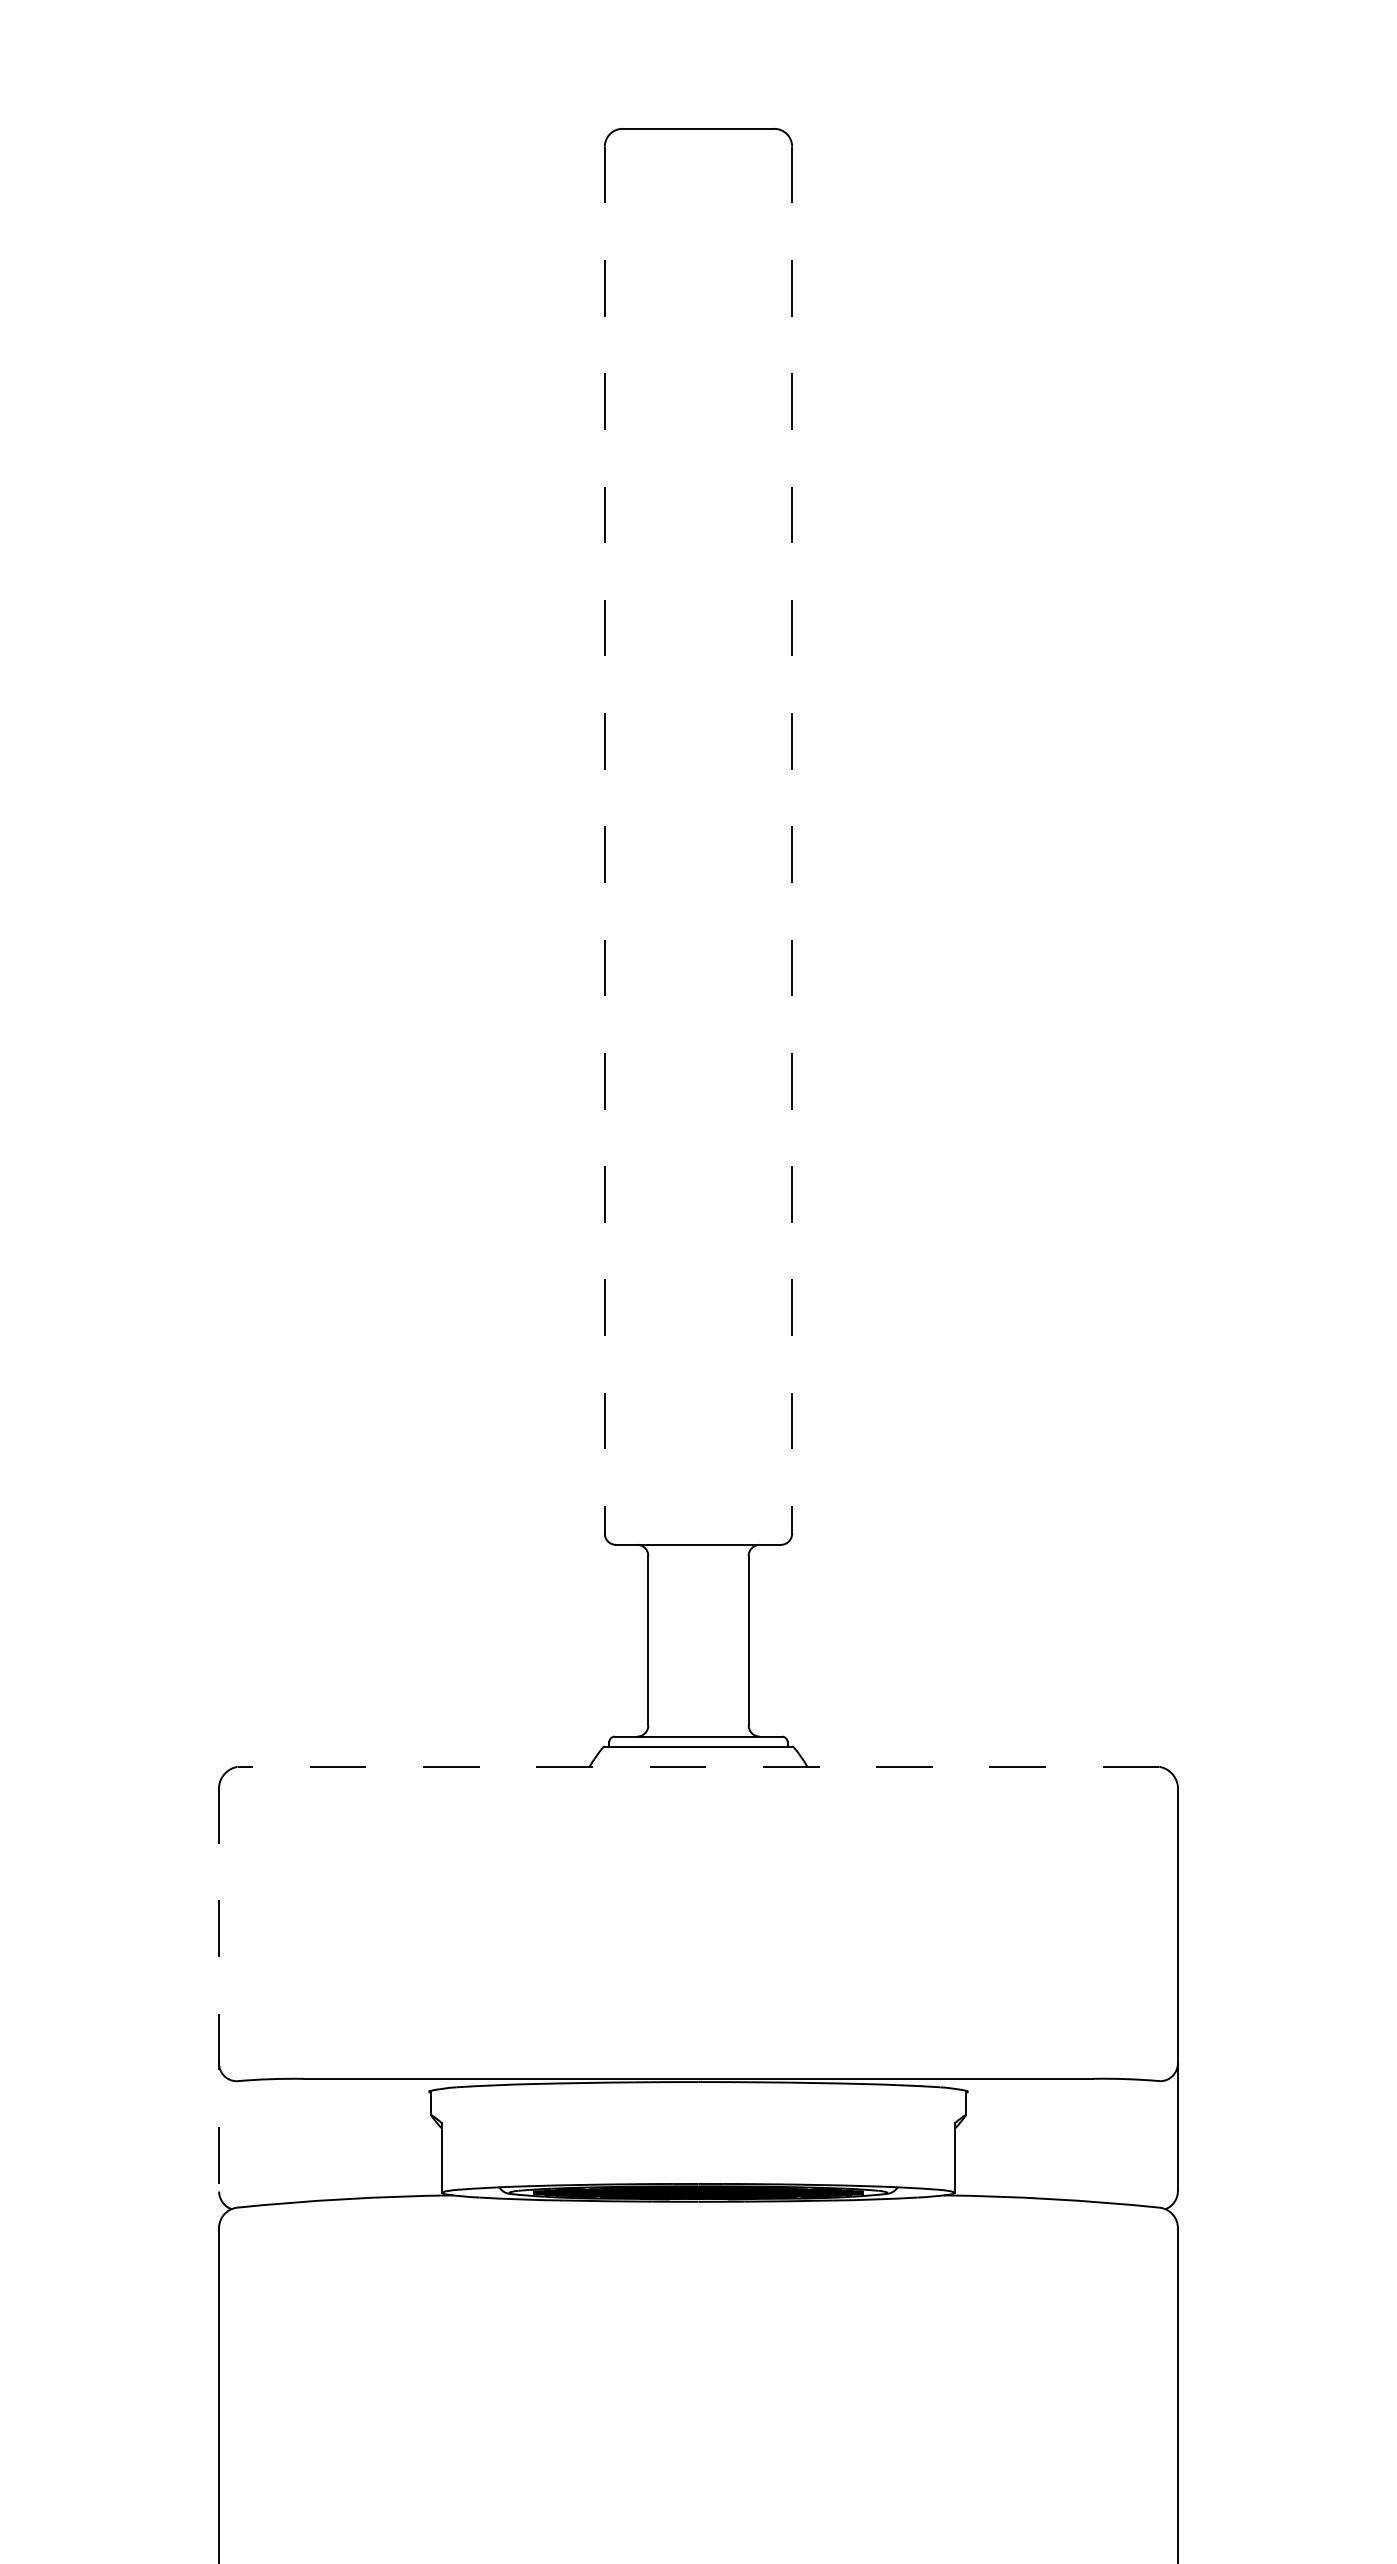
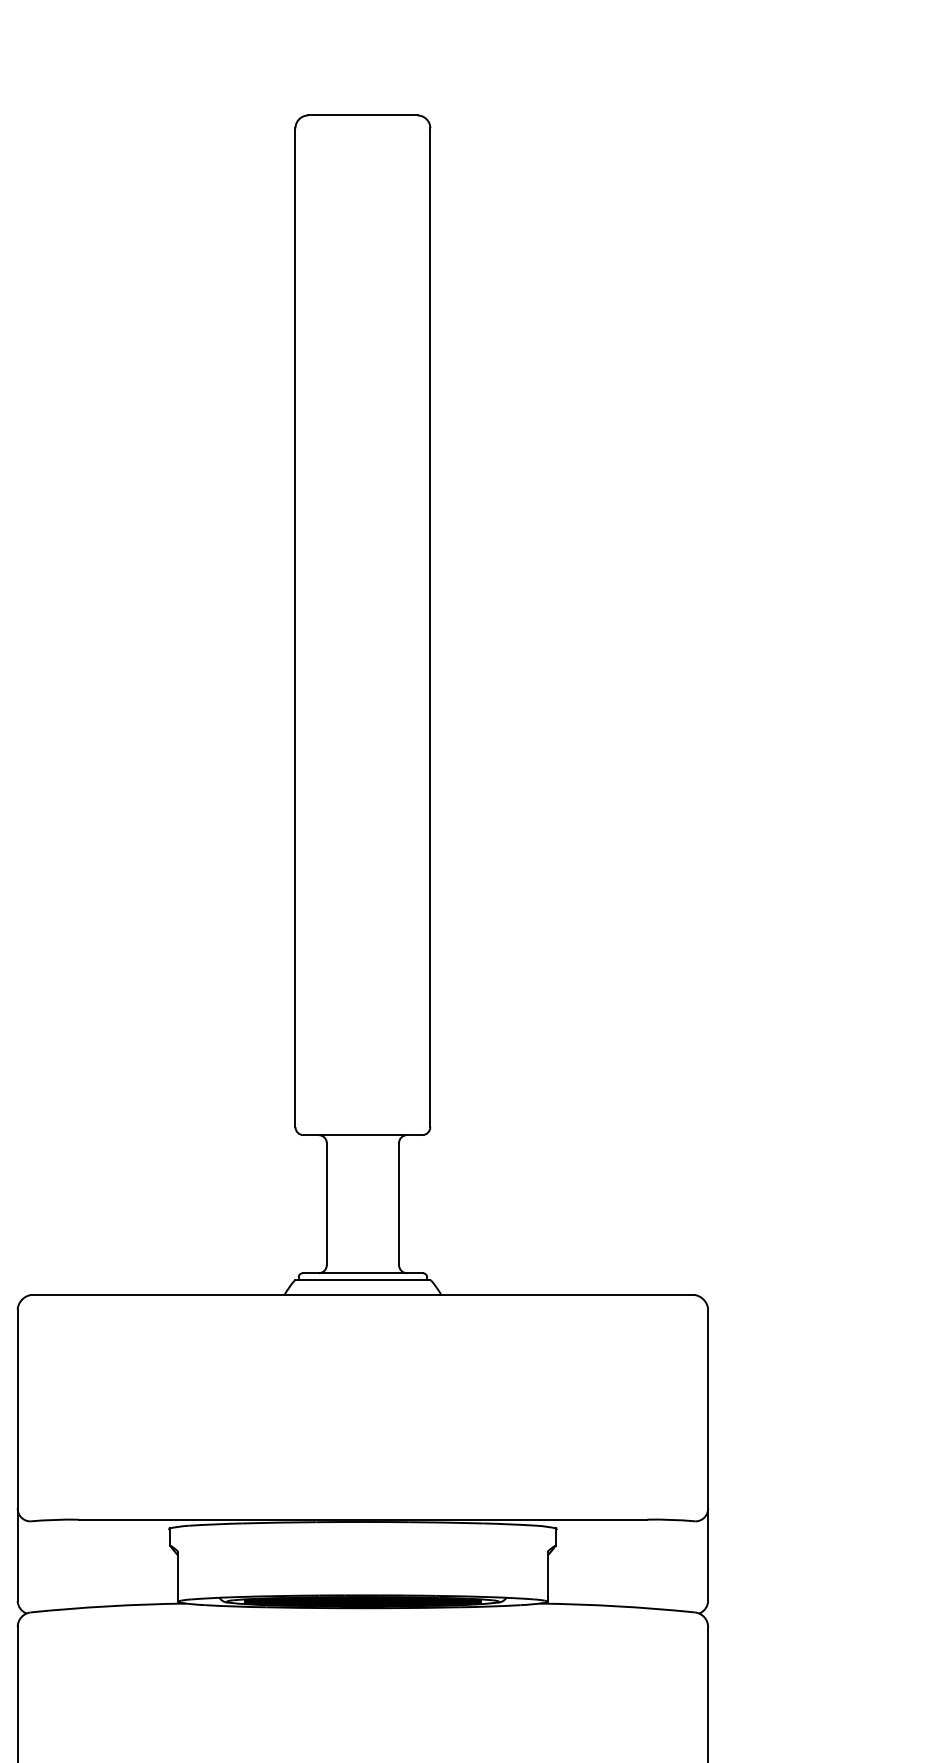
line: (604, 840) -> (295, 627), dashed -> solid
line: (792, 840) -> (430, 627), dashed -> solid
line: (698, 1766) -> (362, 1294), dashed -> solid
line: (219, 1989) -> (17, 1455), dashed -> solid

